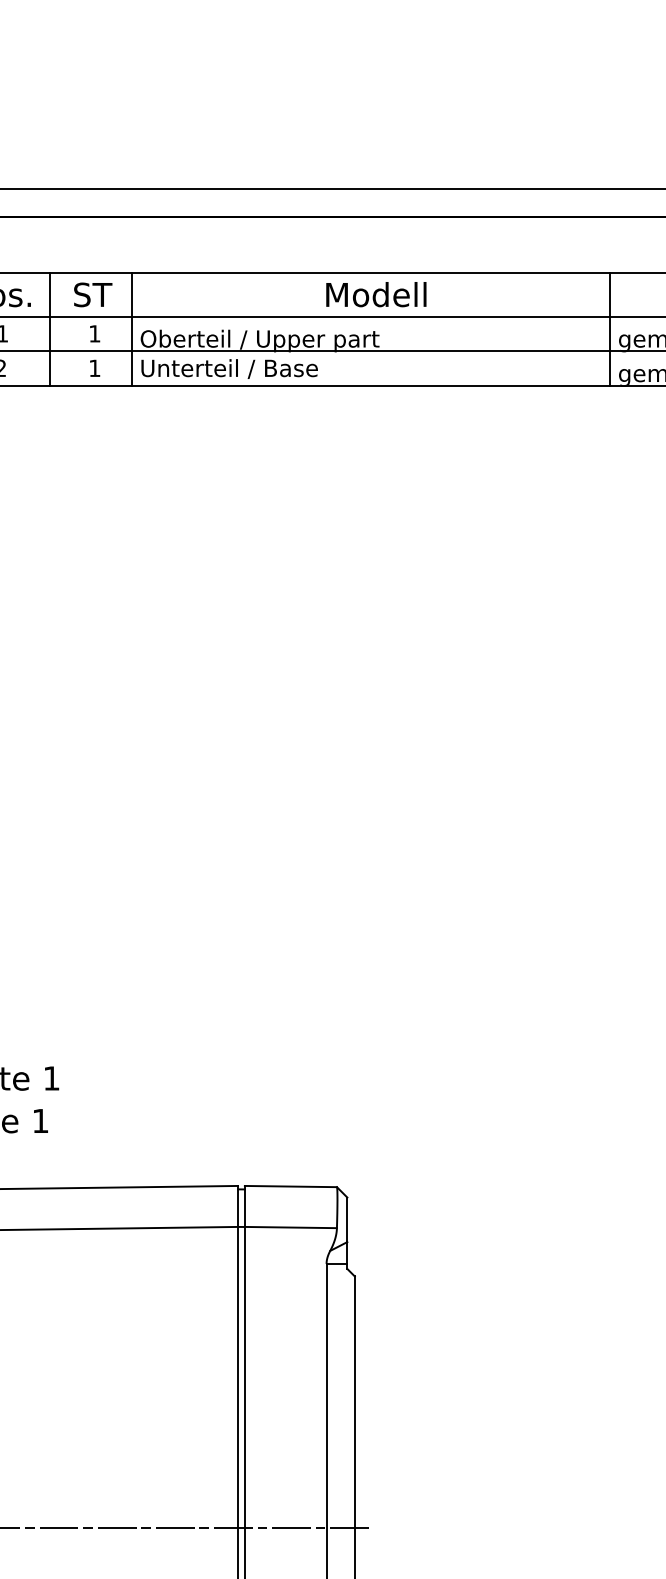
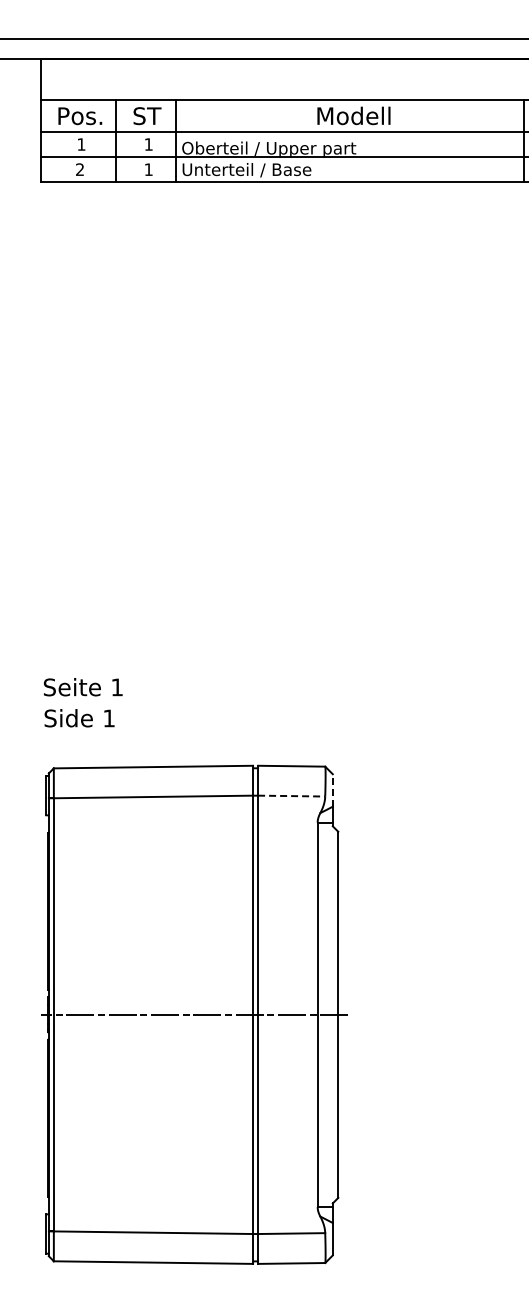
line: (346, 1218) -> (332, 789), solid -> dashed
line: (290, 1228) -> (291, 796), solid -> dashed

